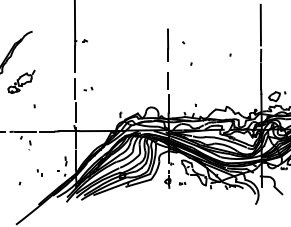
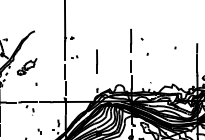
line: (260, 24) -> (196, 26), removed
line: (120, 73) -> (97, 61), added
part: (88, 88) -> (74, 56), moved

